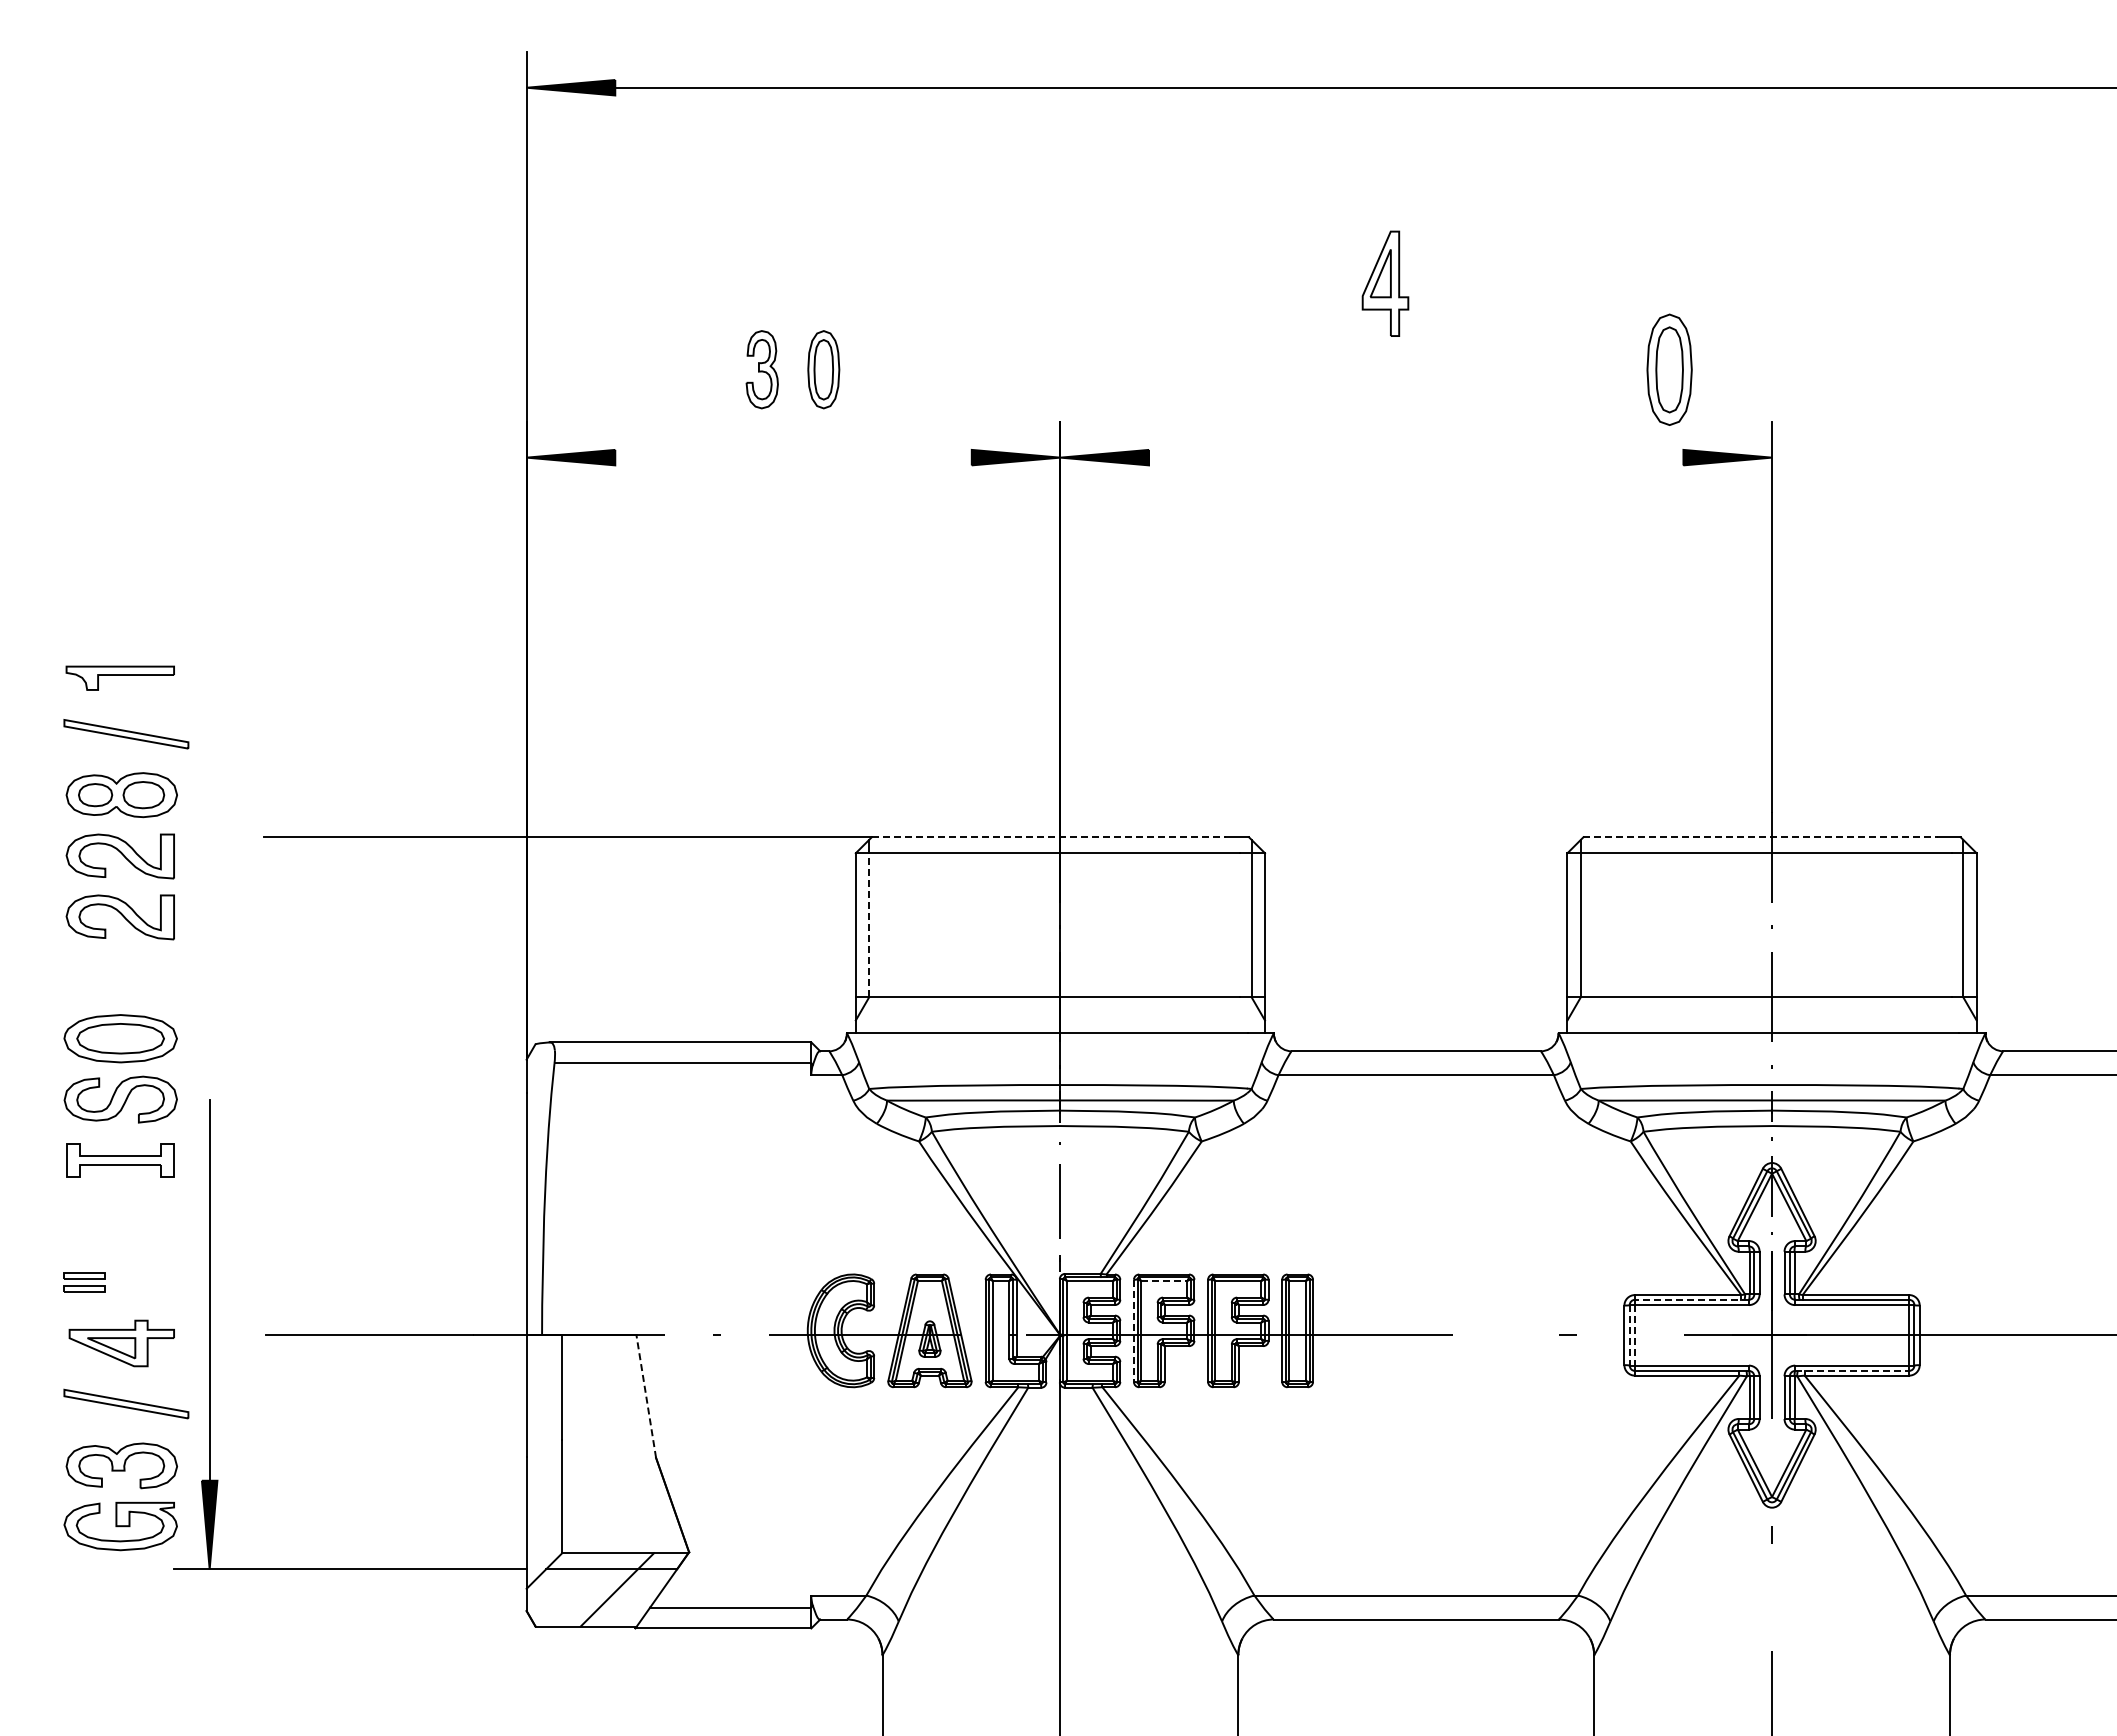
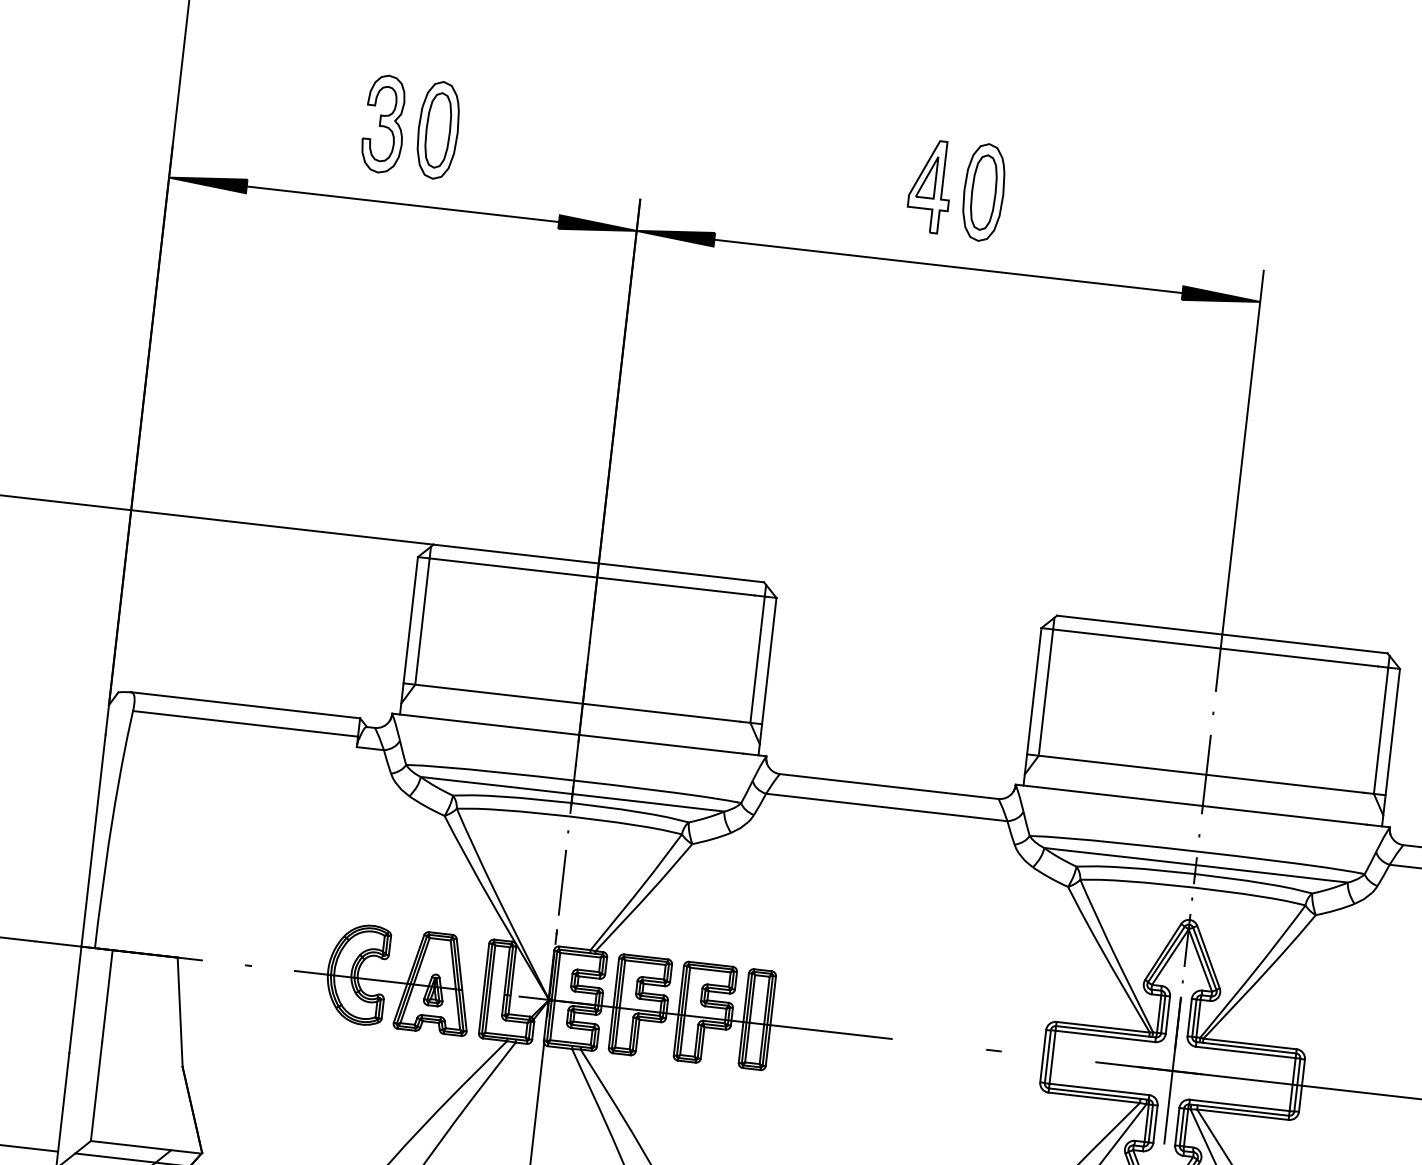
part: (1385, 283) -> (930, 186), moved
part: (762, 369) -> (384, 123), size x1.43
part: (823, 369) -> (437, 130), size x1.43
part: (1669, 369) -> (983, 192), moved
line: (793, 457) -> (402, 204), added
line: (1416, 457) -> (948, 266), added
line: (1049, 837) -> (589, 562), dashed -> solid
line: (1761, 837) -> (1213, 633), dashed -> solid
line: (869, 924) -> (422, 620), dashed -> solid
line: (1164, 1281) -> (645, 963), dashed -> solid
line: (1692, 1299) -> (1106, 1031), dashed -> solid
line: (1133, 1331) -> (613, 1003), dashed -> solid
line: (1629, 1335) -> (1047, 1056), dashed -> solid
line: (1635, 1335) -> (1052, 1057), dashed -> solid
line: (1852, 1370) -> (1239, 1109), dashed -> solid
line: (646, 1396) -> (180, 1012), dashed -> solid

